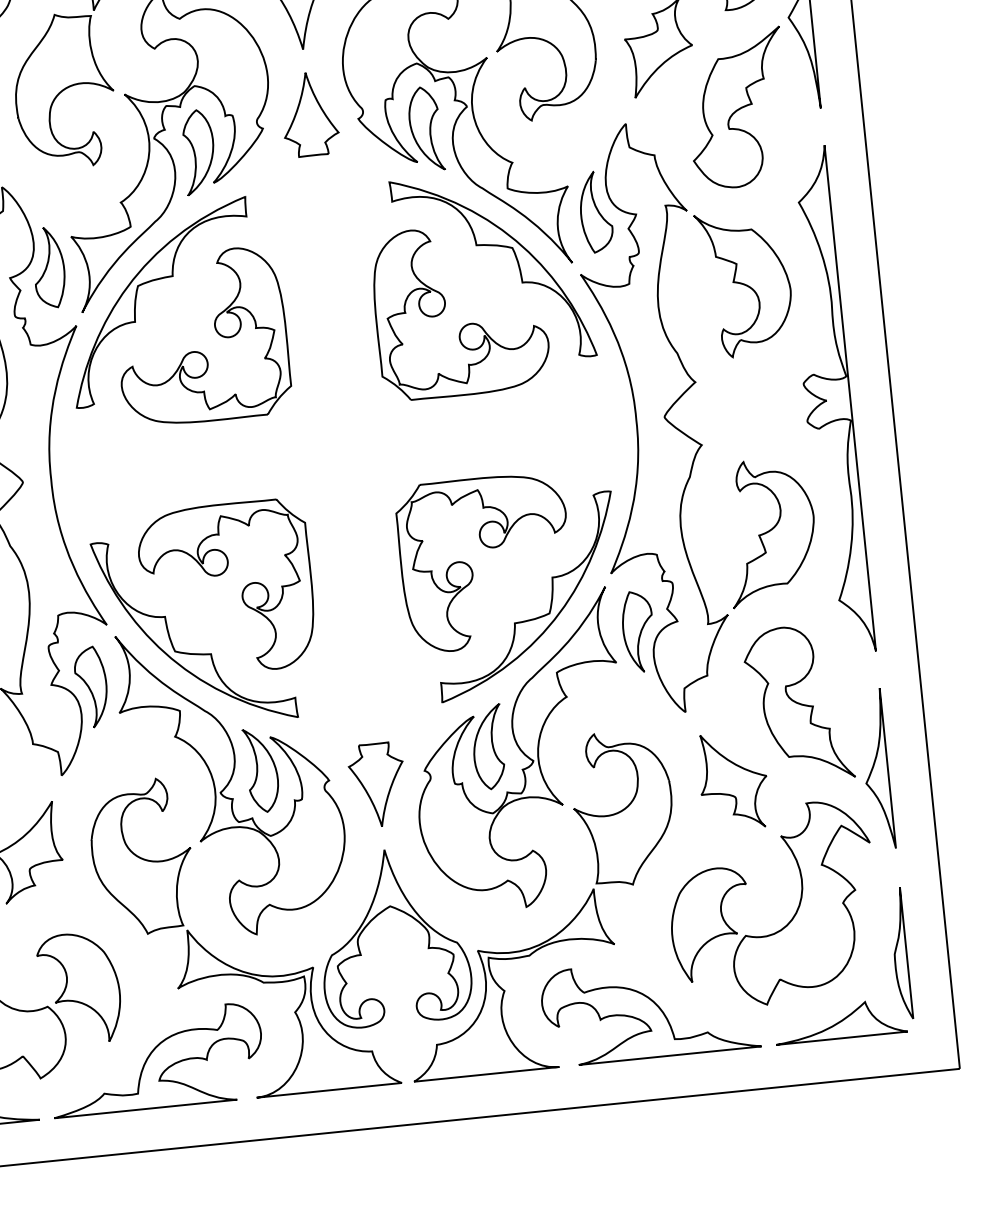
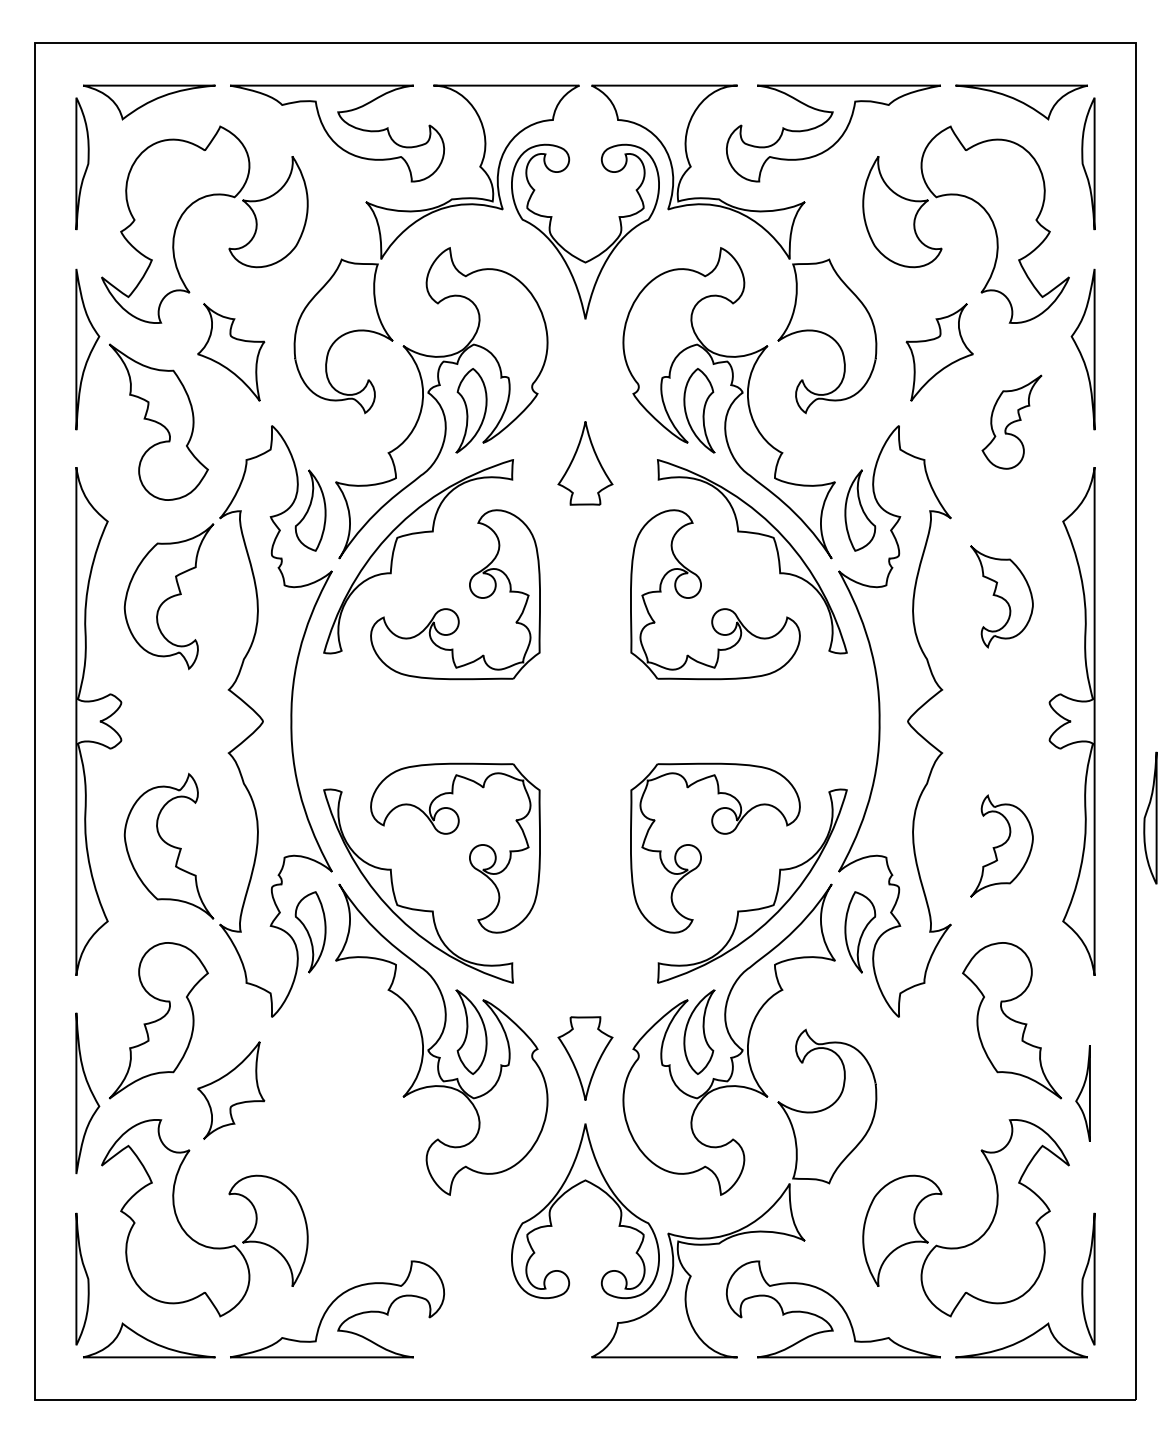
part: (737, 108) -> (1011, 421), size x0.6
part: (309, 114) -> (585, 463), moved
part: (745, 283) -> (1001, 596), size x0.7
part: (915, 488) -> (1150, 817), added
part: (770, 531) -> (1001, 845), size x0.7
part: (875, 769) -> (1082, 1093), size x0.6
part: (733, 781) -> (939, 1090), removed
part: (228, 964) -> (418, 1221), removed

